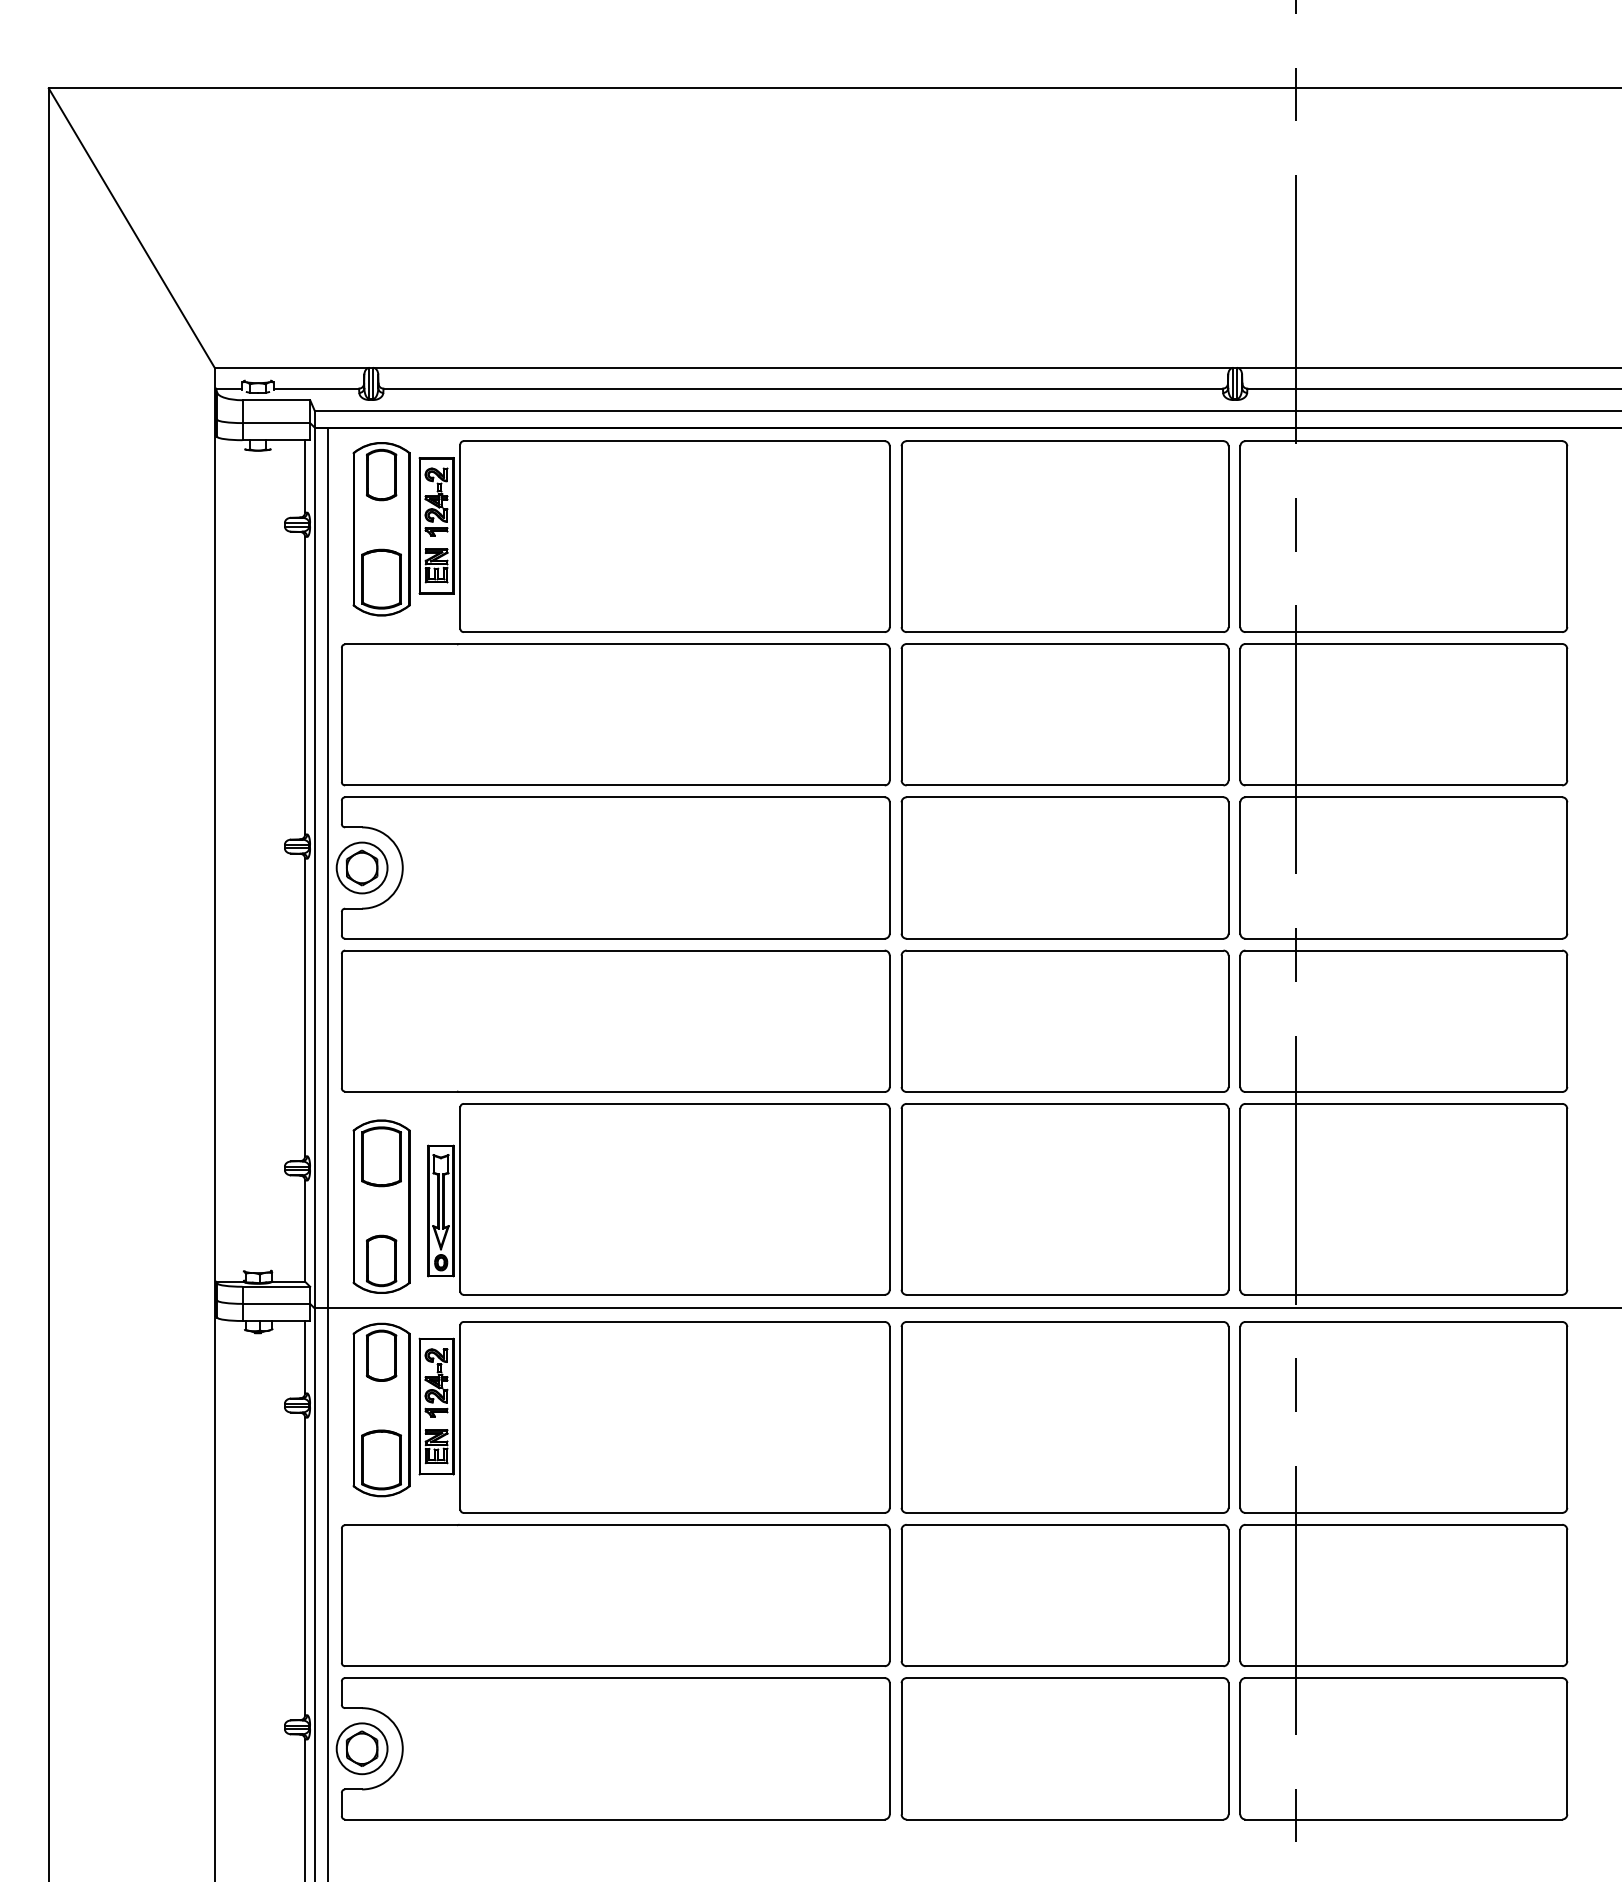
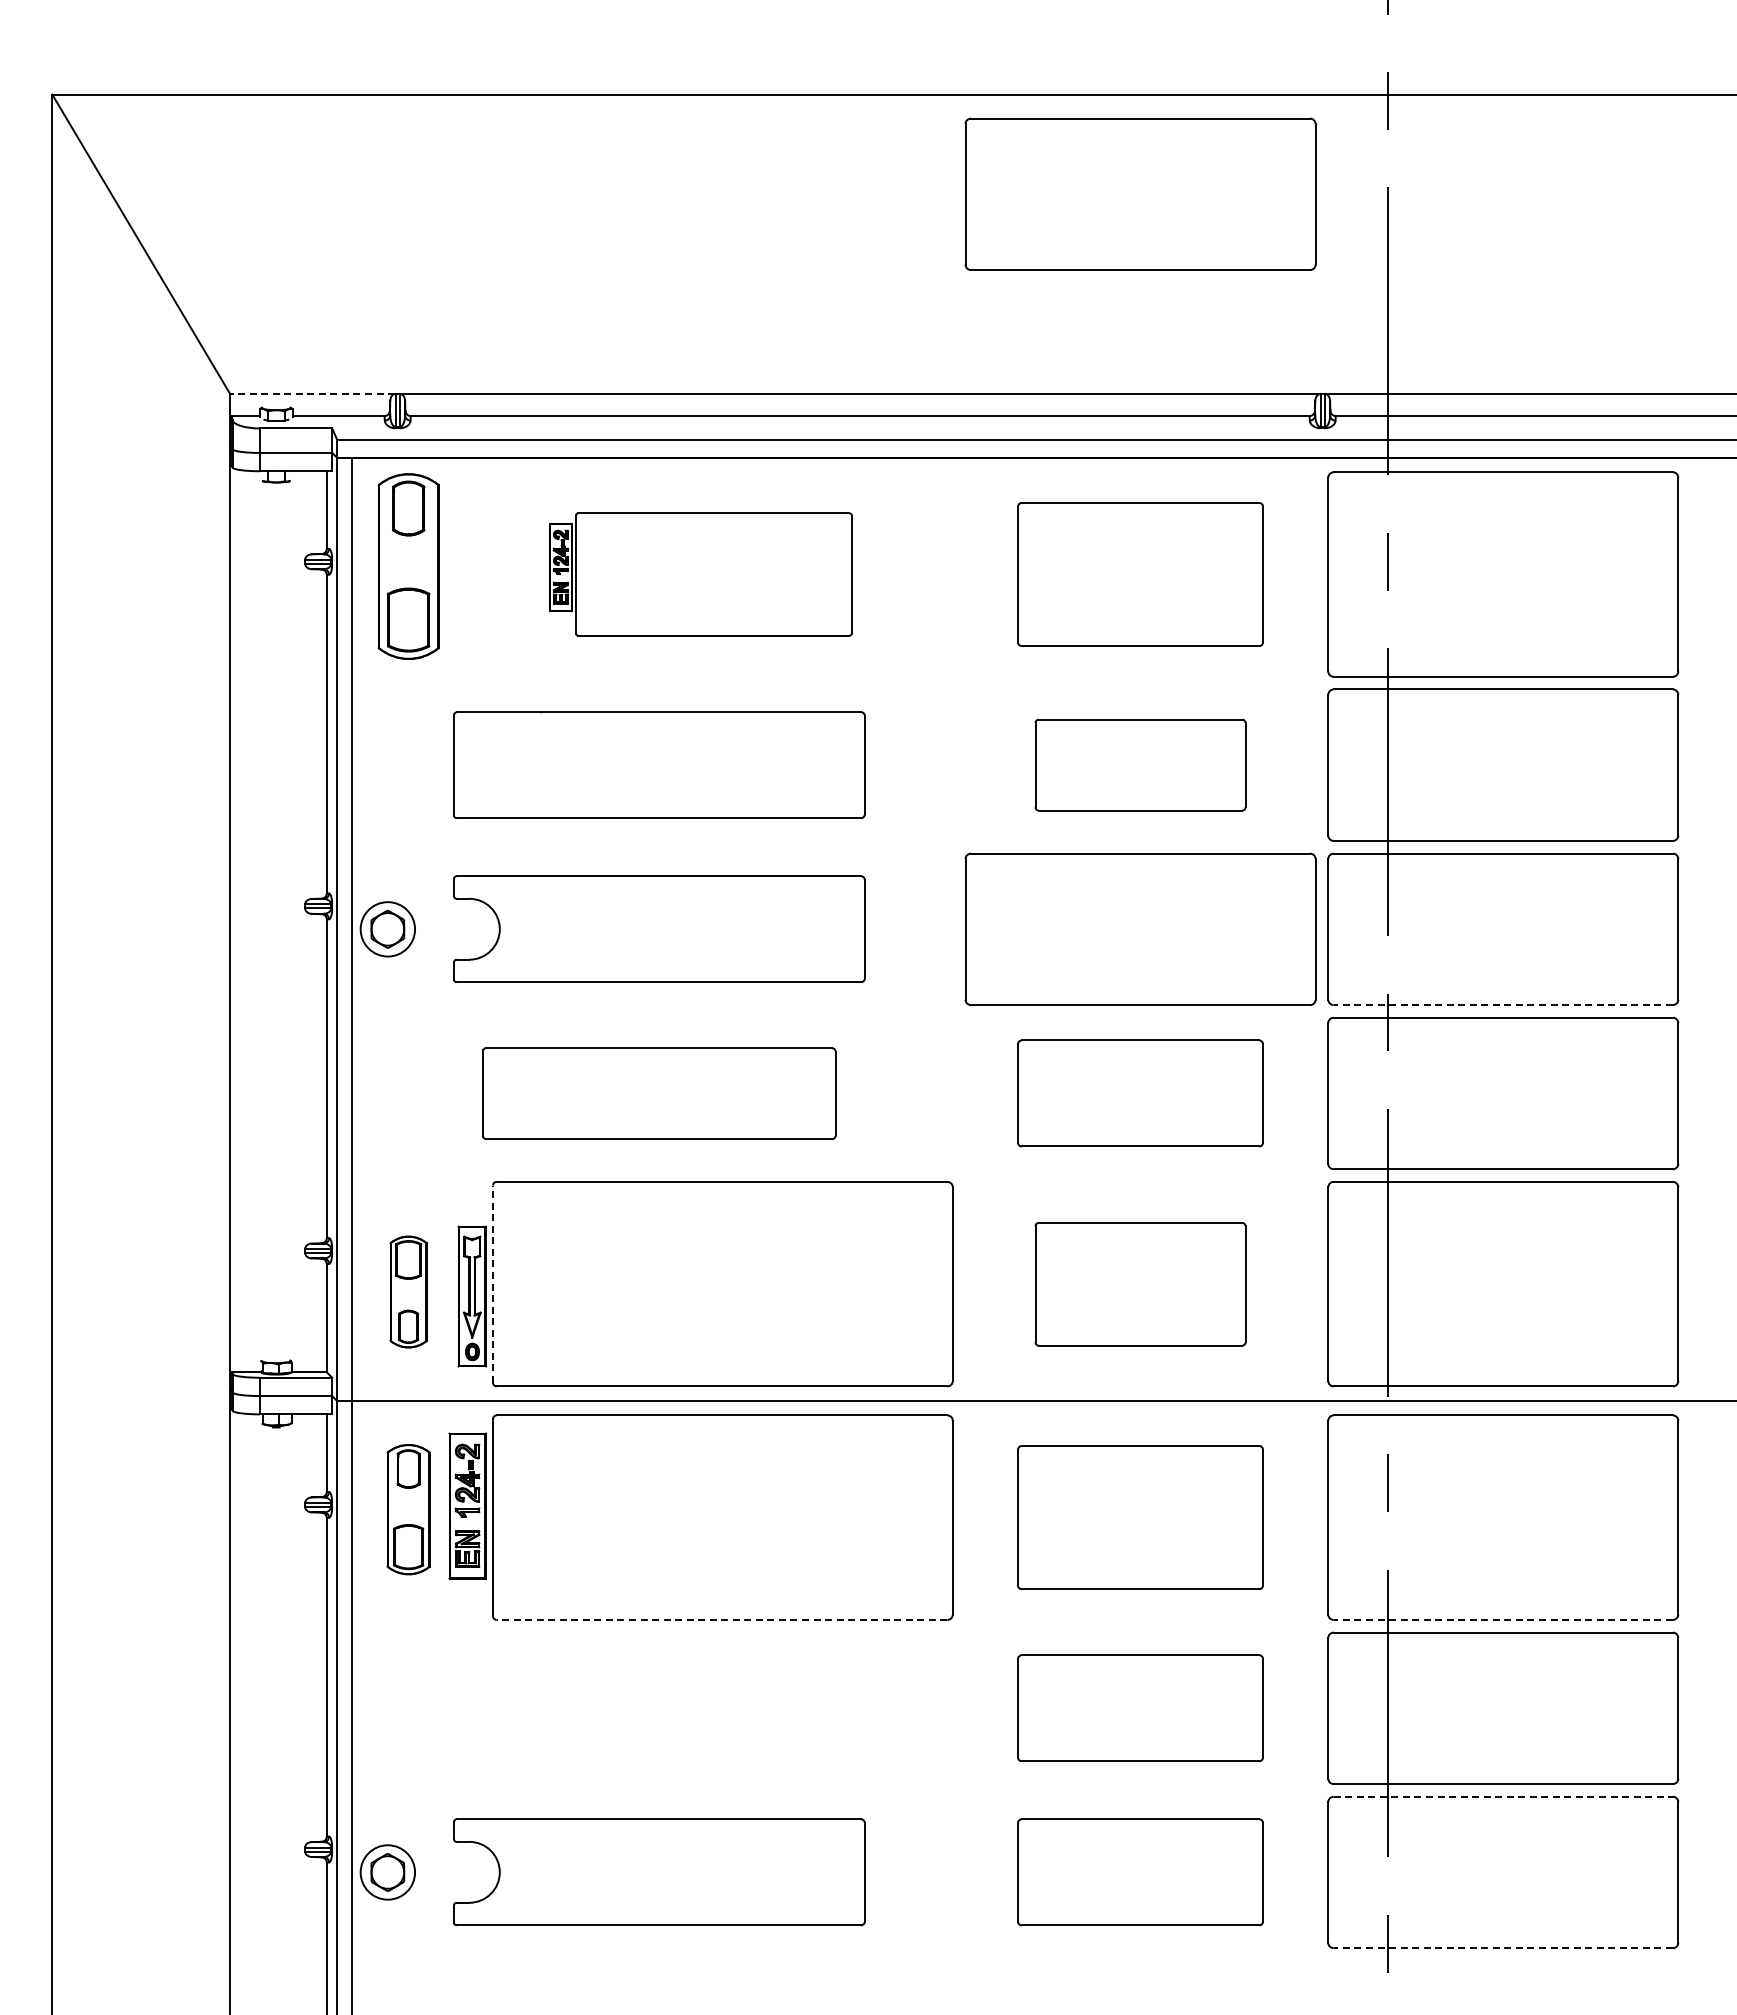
part: (1065, 180) -> (1140, 193), added
line: (291, 367) -> (312, 393), solid -> dashed
part: (654, 536) -> (700, 574), size x0.6
part: (1065, 536) -> (1140, 574), size x0.7
part: (615, 714) -> (659, 764), size x0.7
part: (1065, 714) -> (1140, 764), size x0.6
part: (615, 867) -> (659, 928), size x0.7
line: (1404, 939) -> (1503, 1005), solid -> dashed
part: (615, 1021) -> (659, 1093), size x0.6
part: (1065, 1021) -> (1140, 1093), size x0.7
line: (460, 1199) -> (493, 1284), solid -> dashed
part: (1065, 1199) -> (1140, 1284), size x0.6
part: (381, 1206) -> (408, 1291), size x0.6
part: (381, 1409) -> (408, 1509), size x0.7
part: (1065, 1417) -> (1140, 1517), size x0.7
line: (673, 1512) -> (721, 1619), solid -> dashed
line: (1404, 1512) -> (1503, 1619), solid -> dashed
part: (615, 1594) -> (659, 1707), removed
part: (1065, 1594) -> (1140, 1707), size x0.7
line: (1404, 1677) -> (1503, 1796), solid -> dashed
part: (615, 1747) -> (659, 1871), size x0.7
part: (1065, 1747) -> (1140, 1871), size x0.7
line: (1404, 1819) -> (1503, 1948), solid -> dashed

